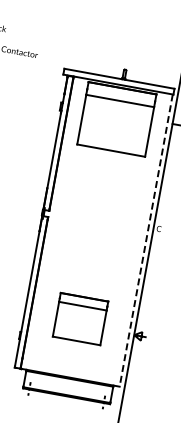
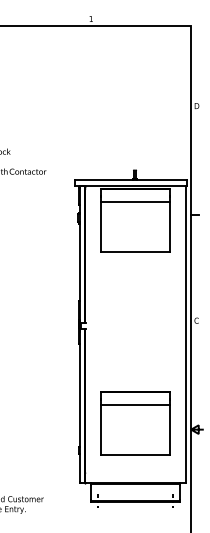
line: (146, 241) -> (186, 335), dashed -> solid
part: (80, 319) -> (135, 423), size x1.43

